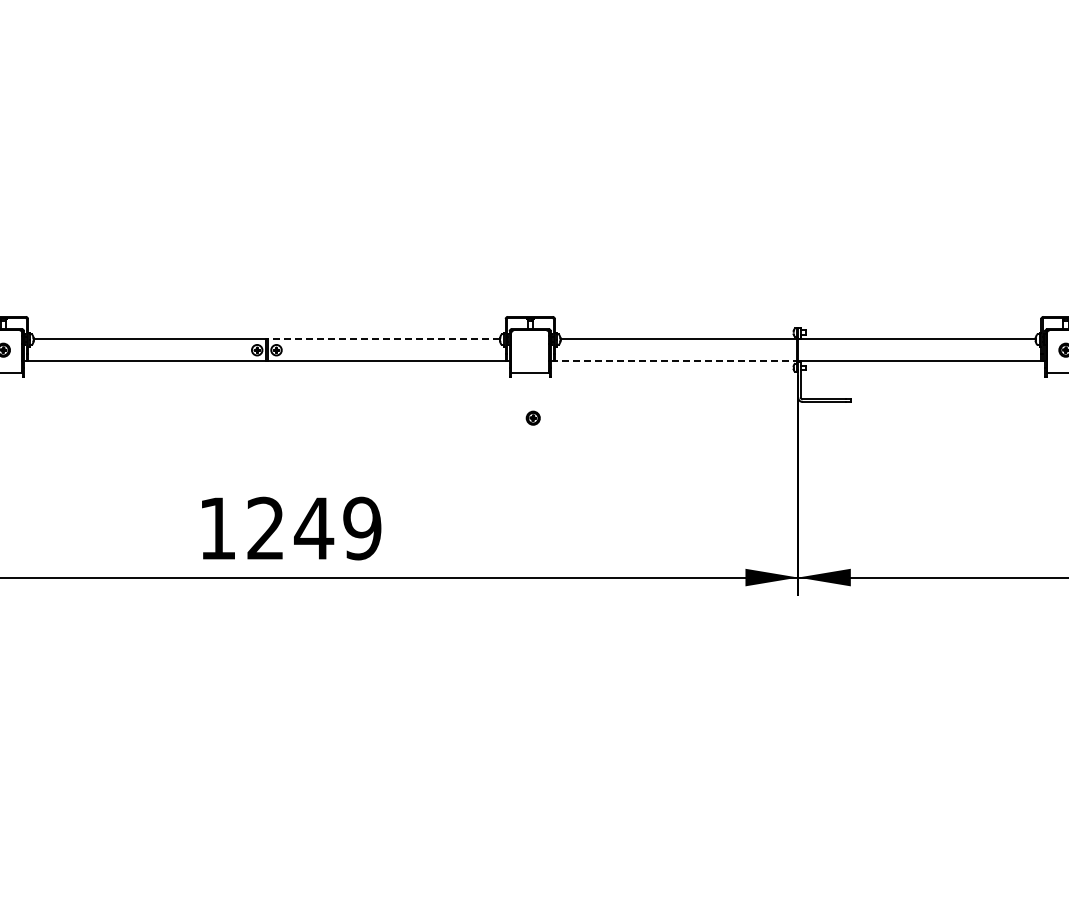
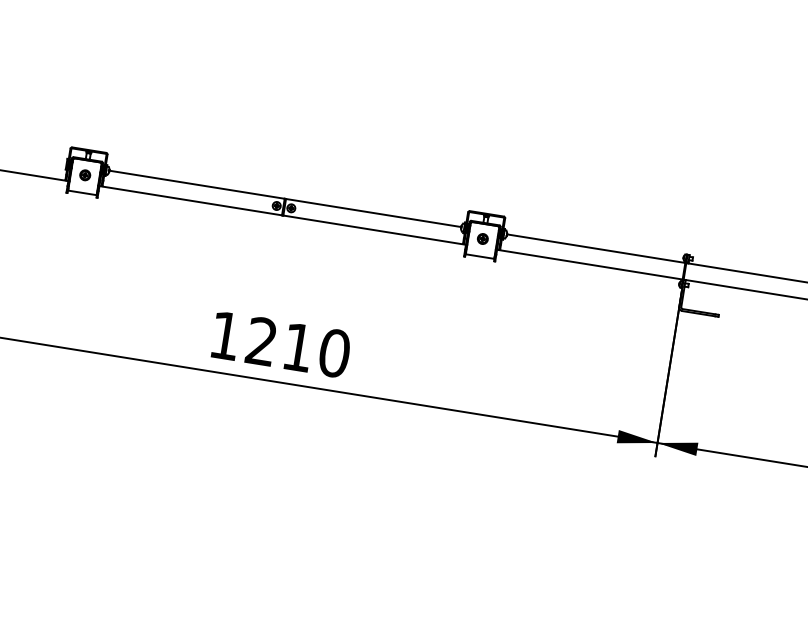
line: (383, 339) -> (373, 213), dashed -> solid
line: (673, 361) -> (589, 264), dashed -> solid
part: (532, 417) -> (482, 238), moved
text: (337, 528) -> (315, 350), 1249 -> 1210

